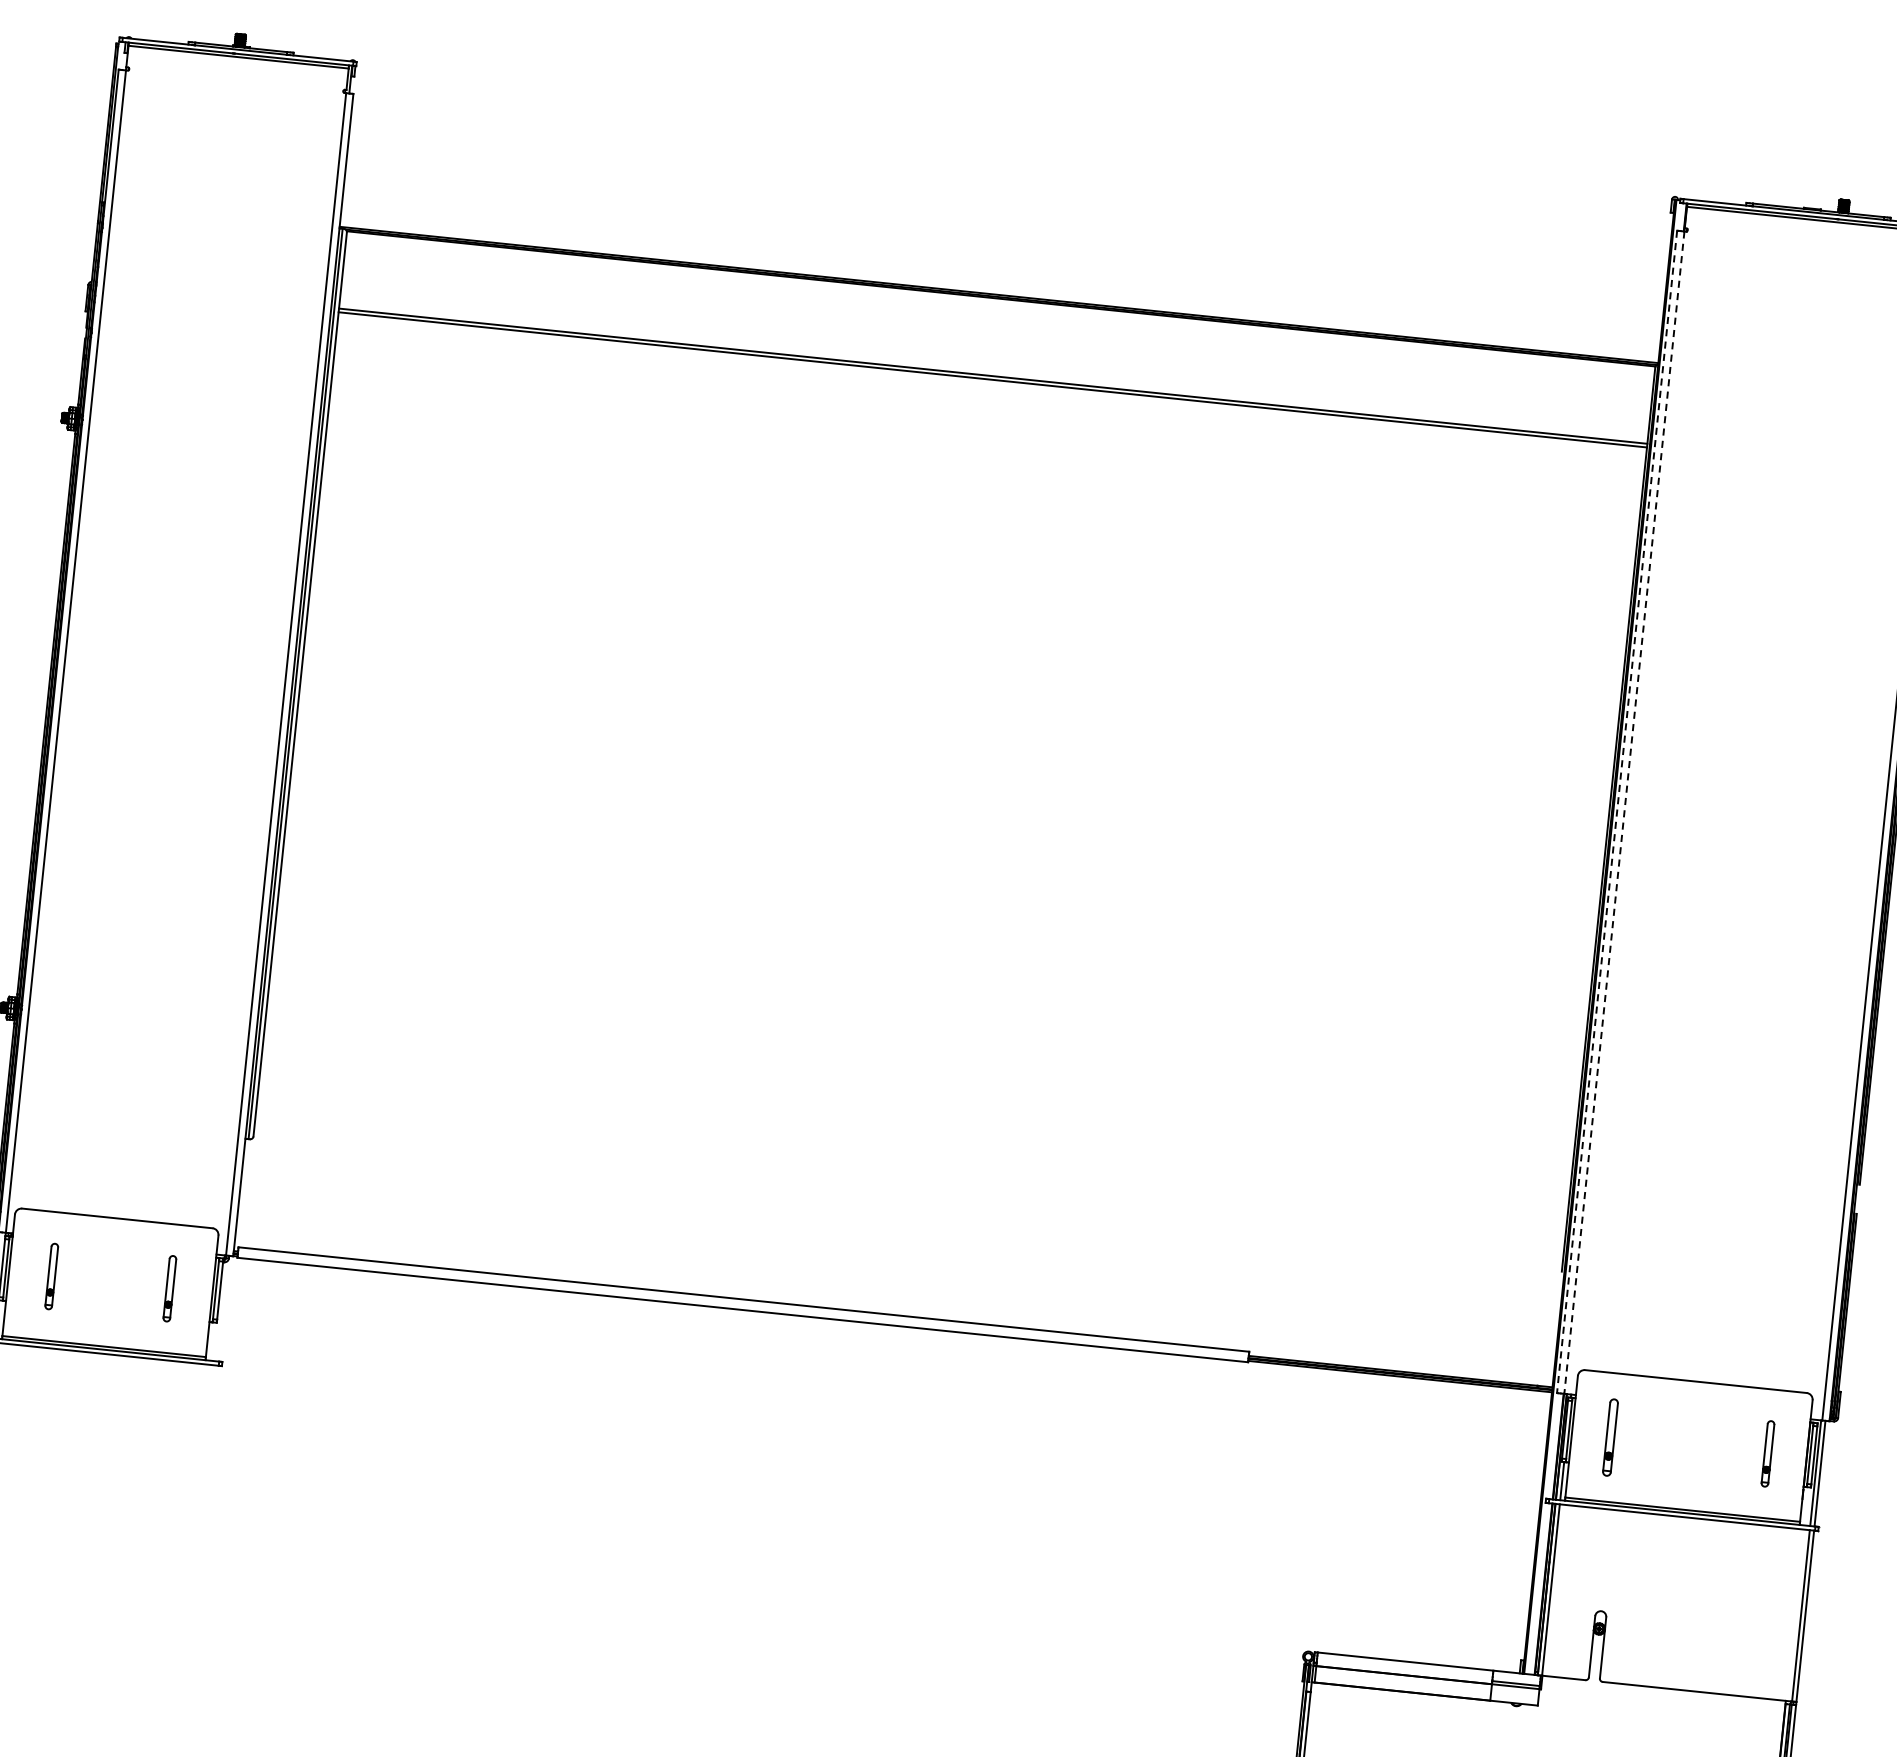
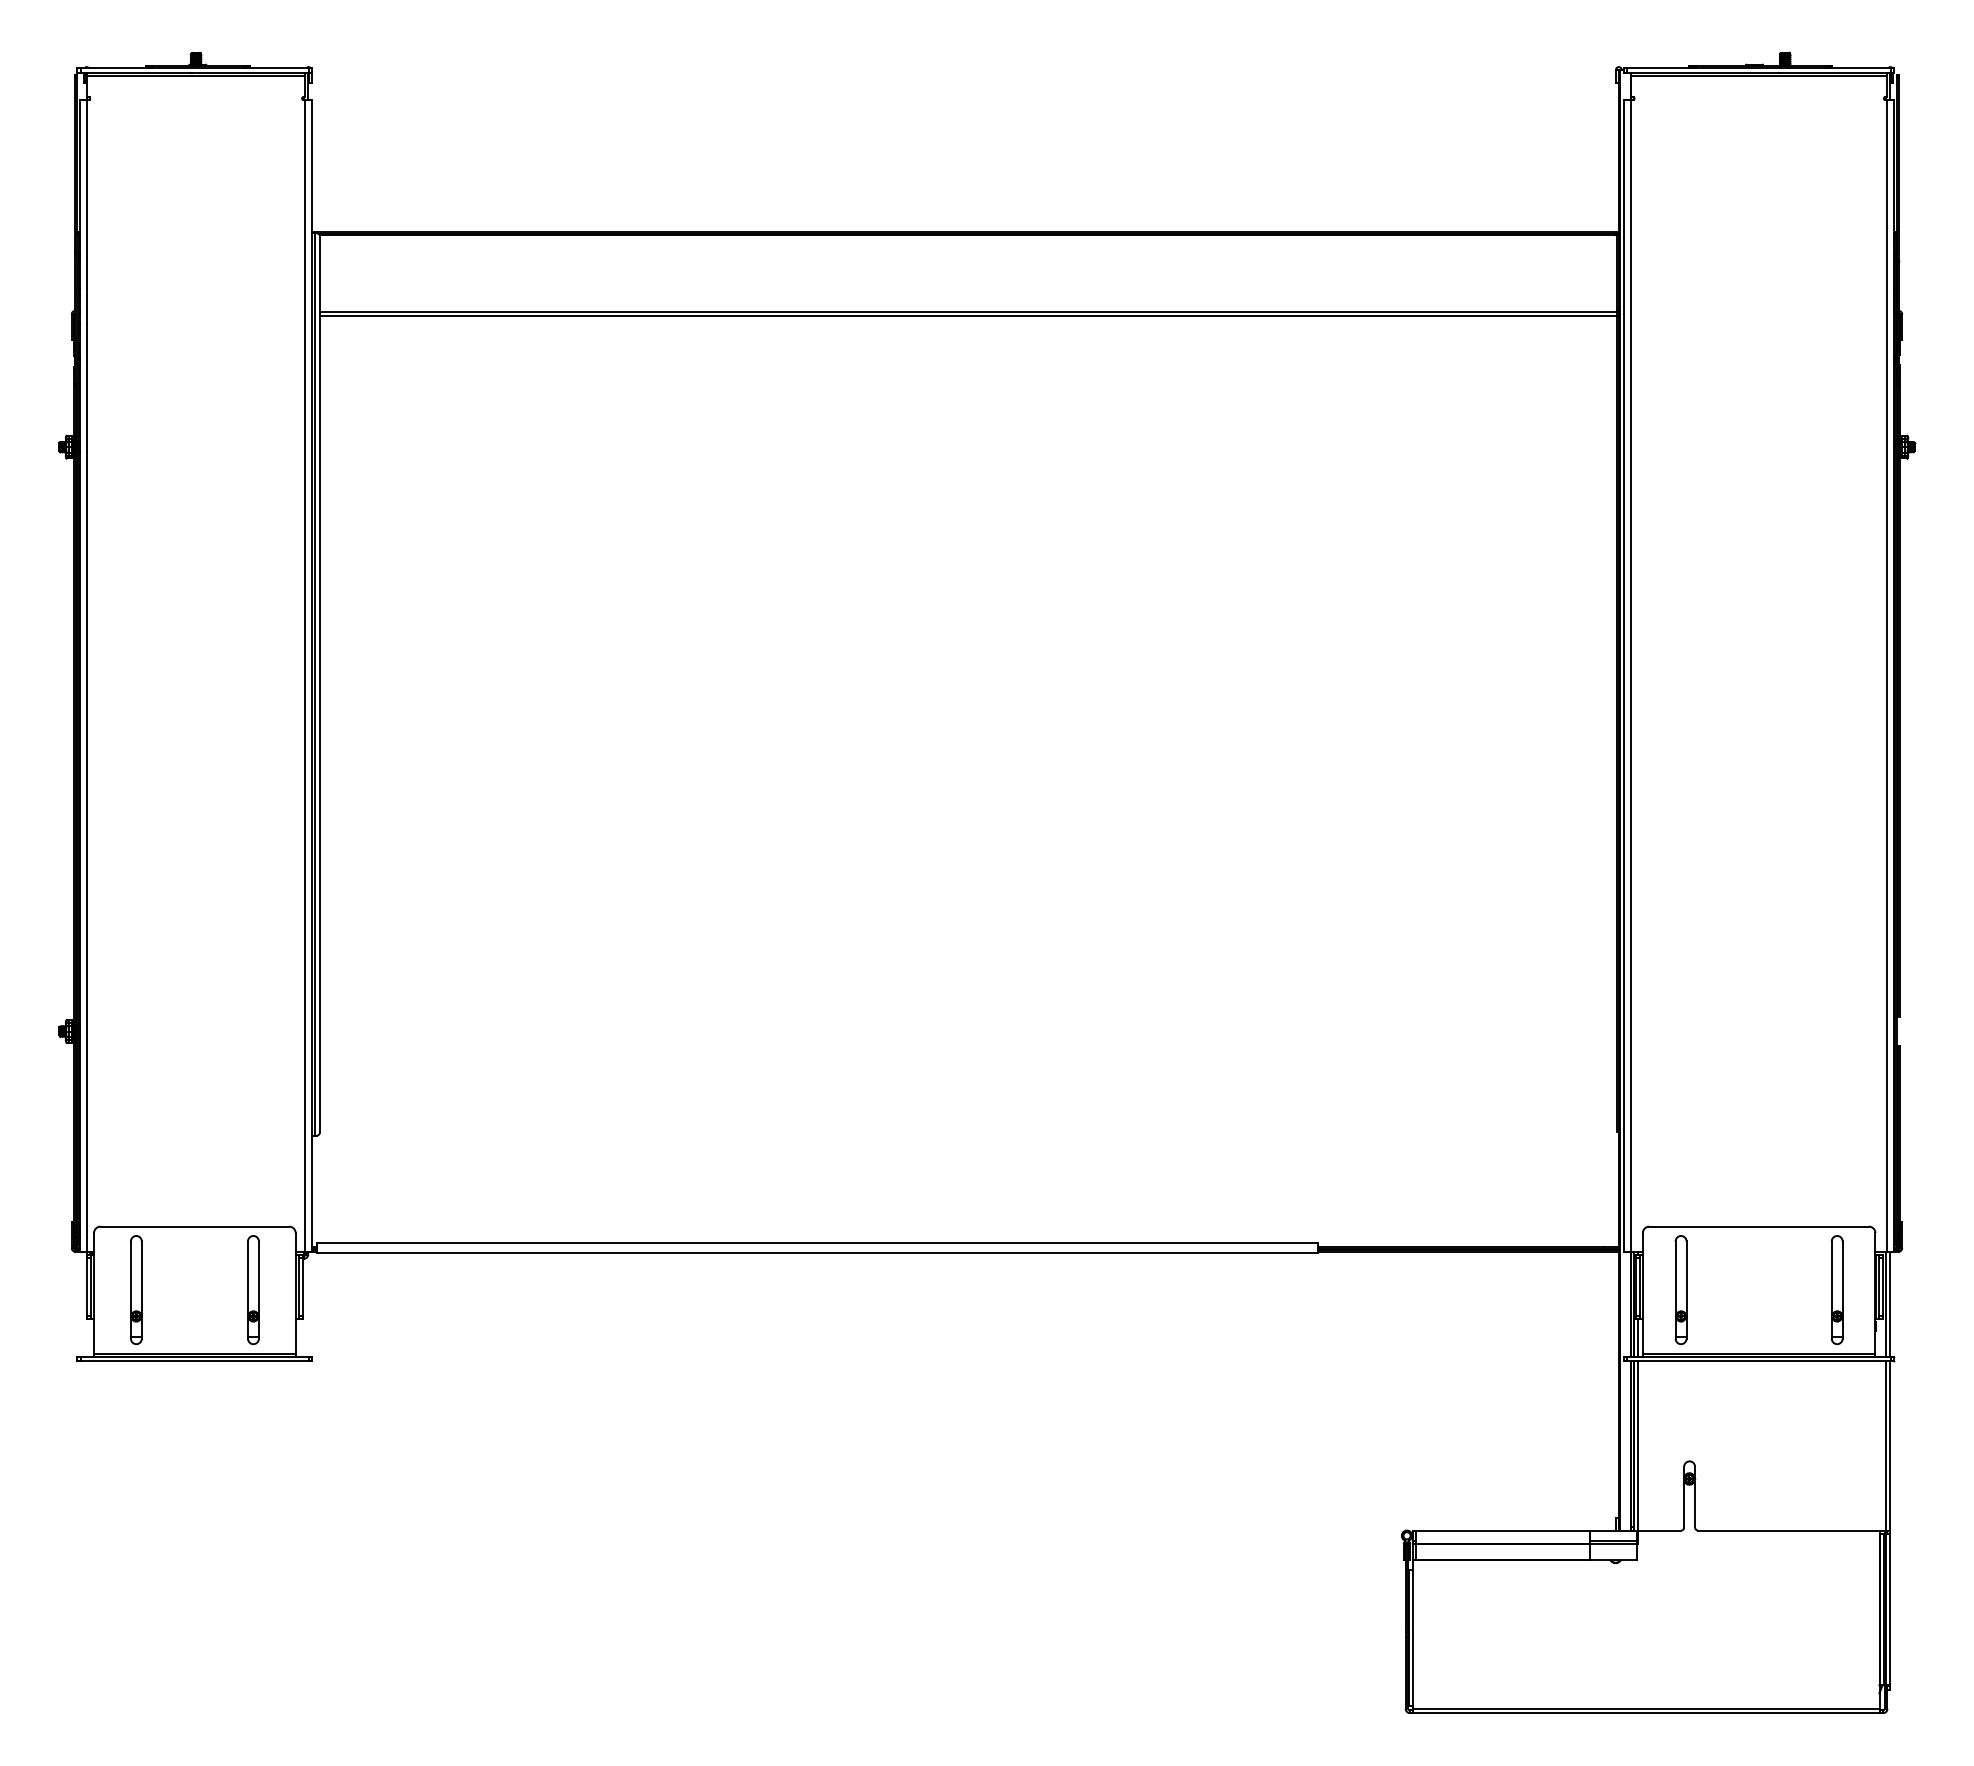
line: (1617, 812) -> (1624, 676), dashed -> solid
line: (1624, 813) -> (1631, 676), dashed -> solid
part: (51, 1276) -> (136, 1290), size x1.67
part: (169, 1289) -> (253, 1290), size x1.67
part: (1609, 1437) -> (1680, 1290), size x1.43
part: (1767, 1454) -> (1836, 1290), size x1.67

